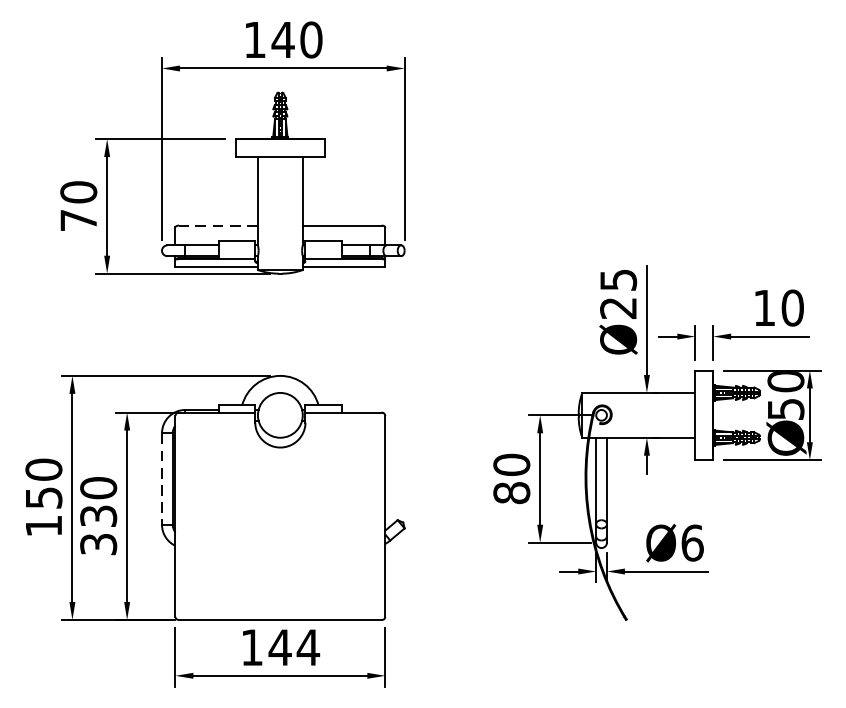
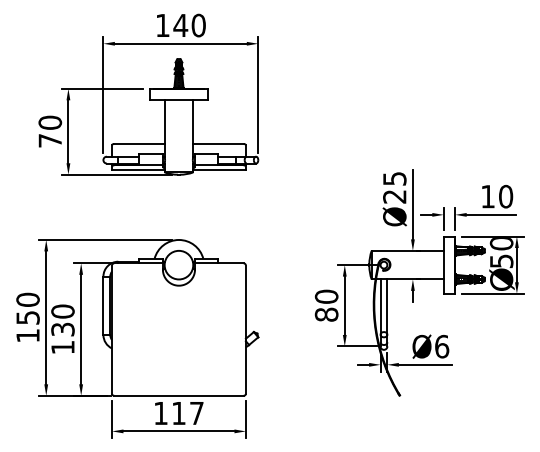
line: (216, 226) -> (138, 144), dashed -> solid
line: (162, 480) -> (103, 306), dashed -> solid
text: (97, 544) -> (62, 347), 330 -> 130
text: (293, 647) -> (187, 413), 144 -> 117

